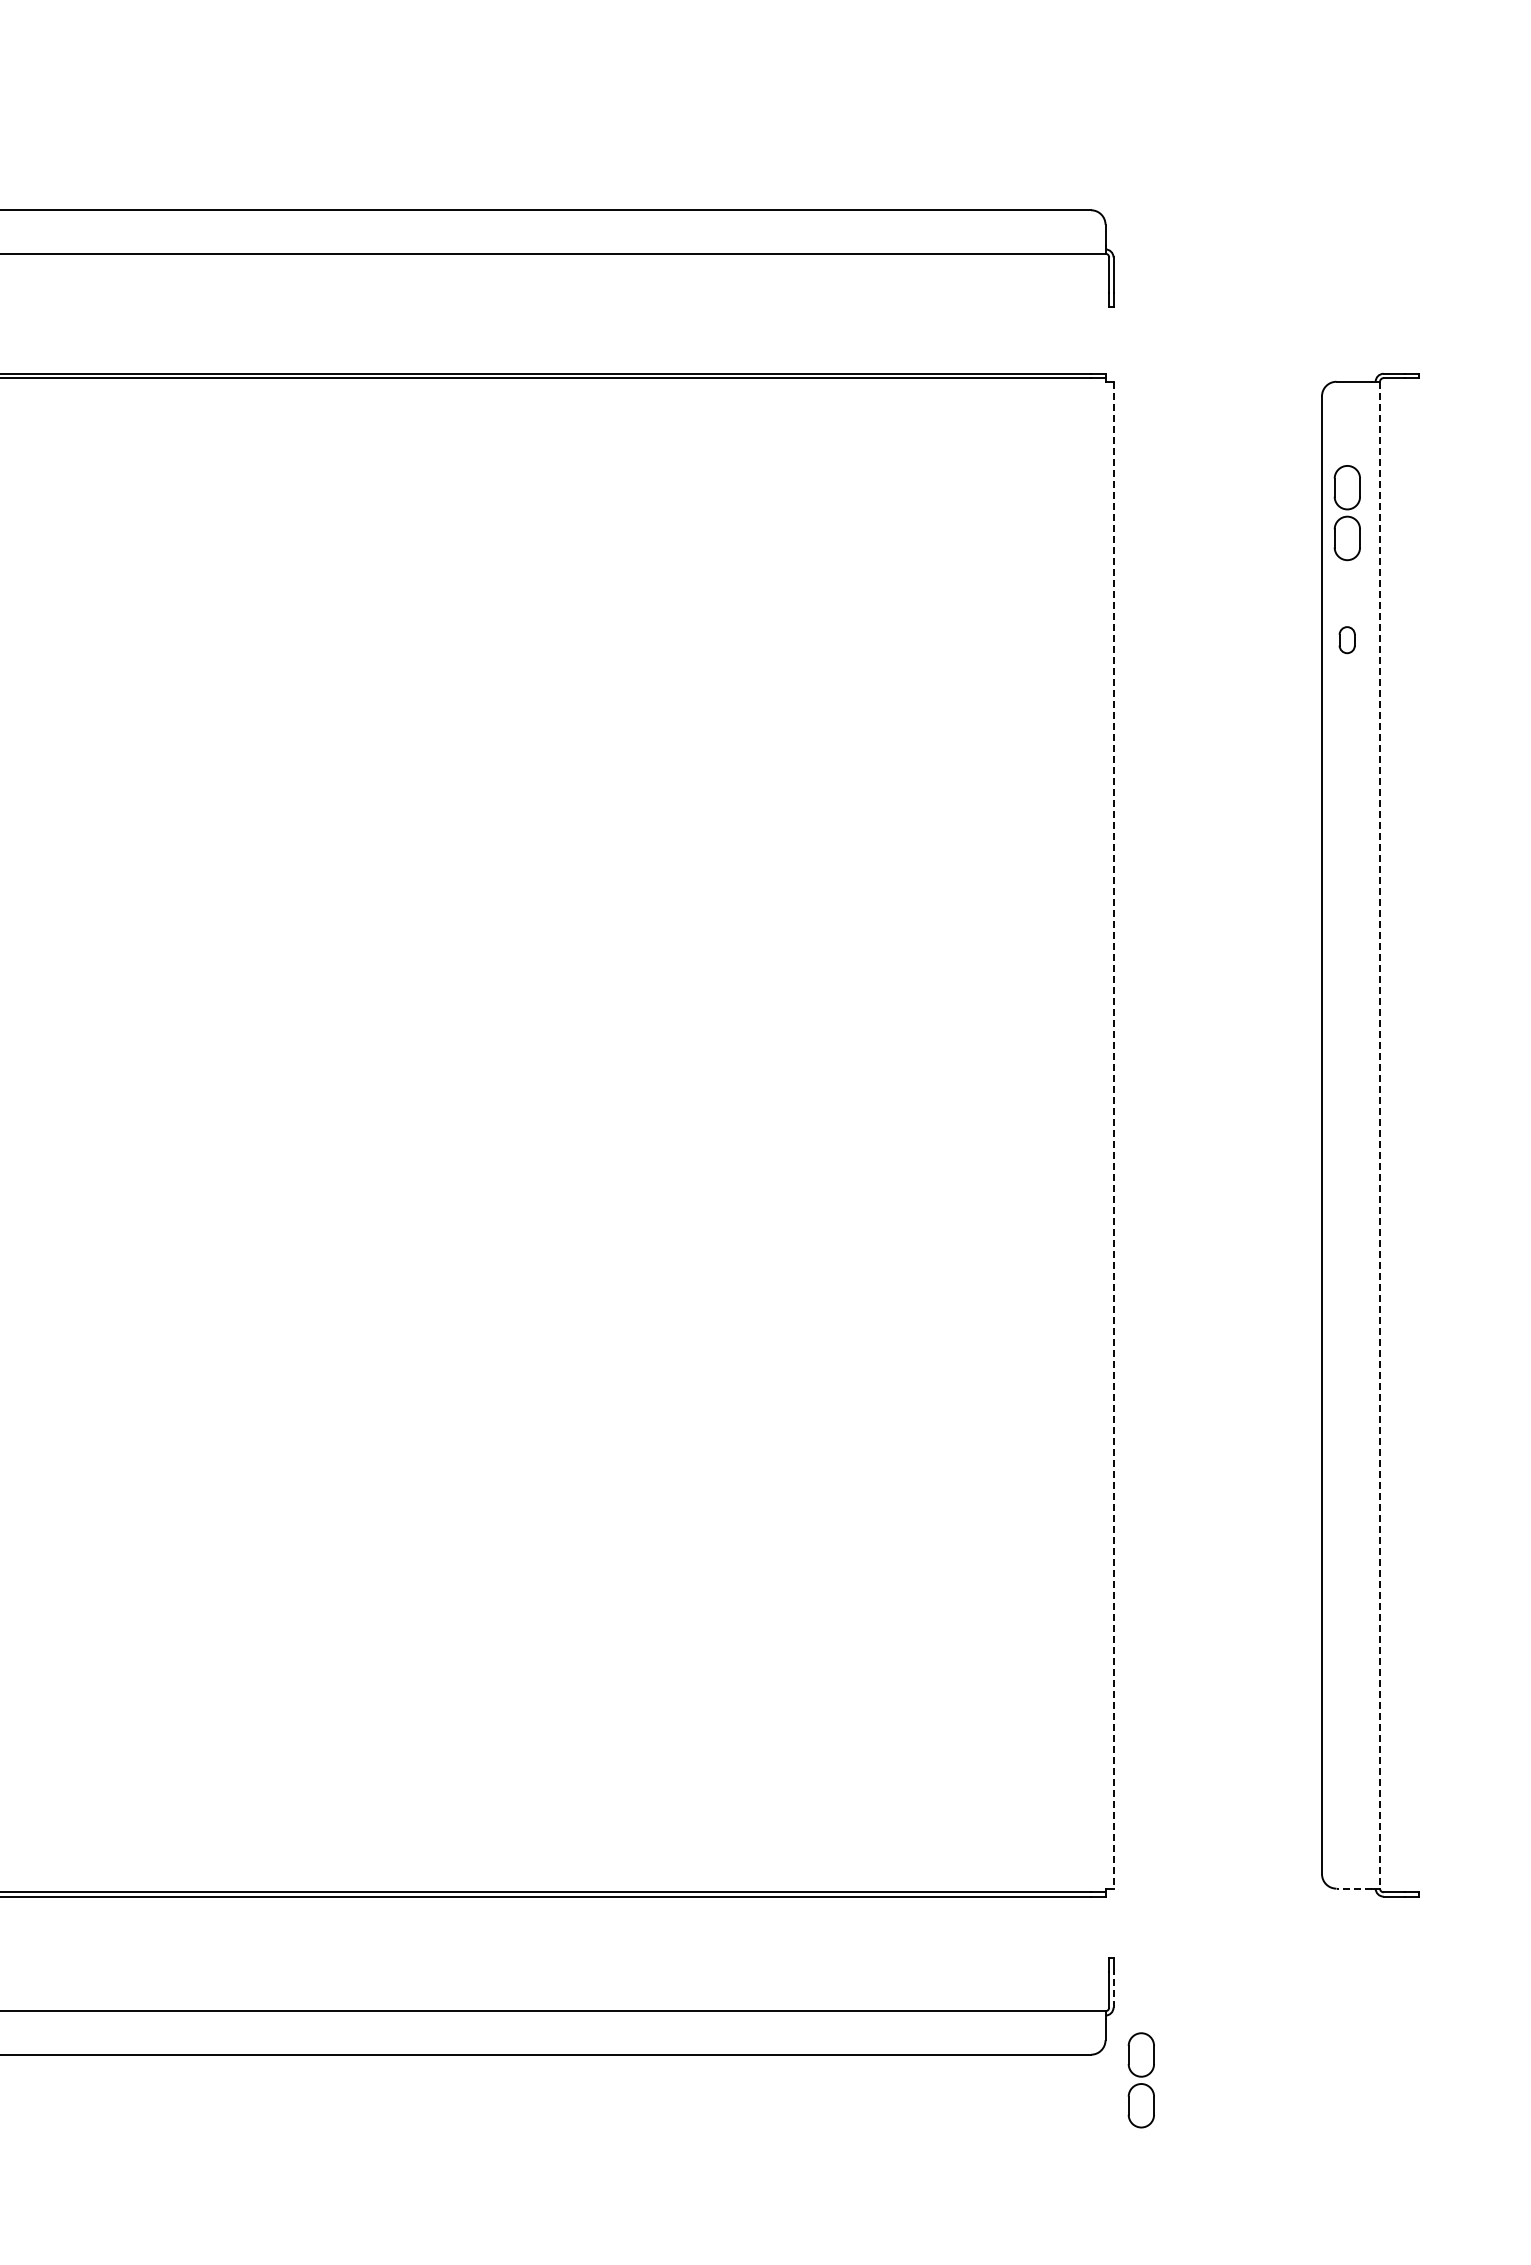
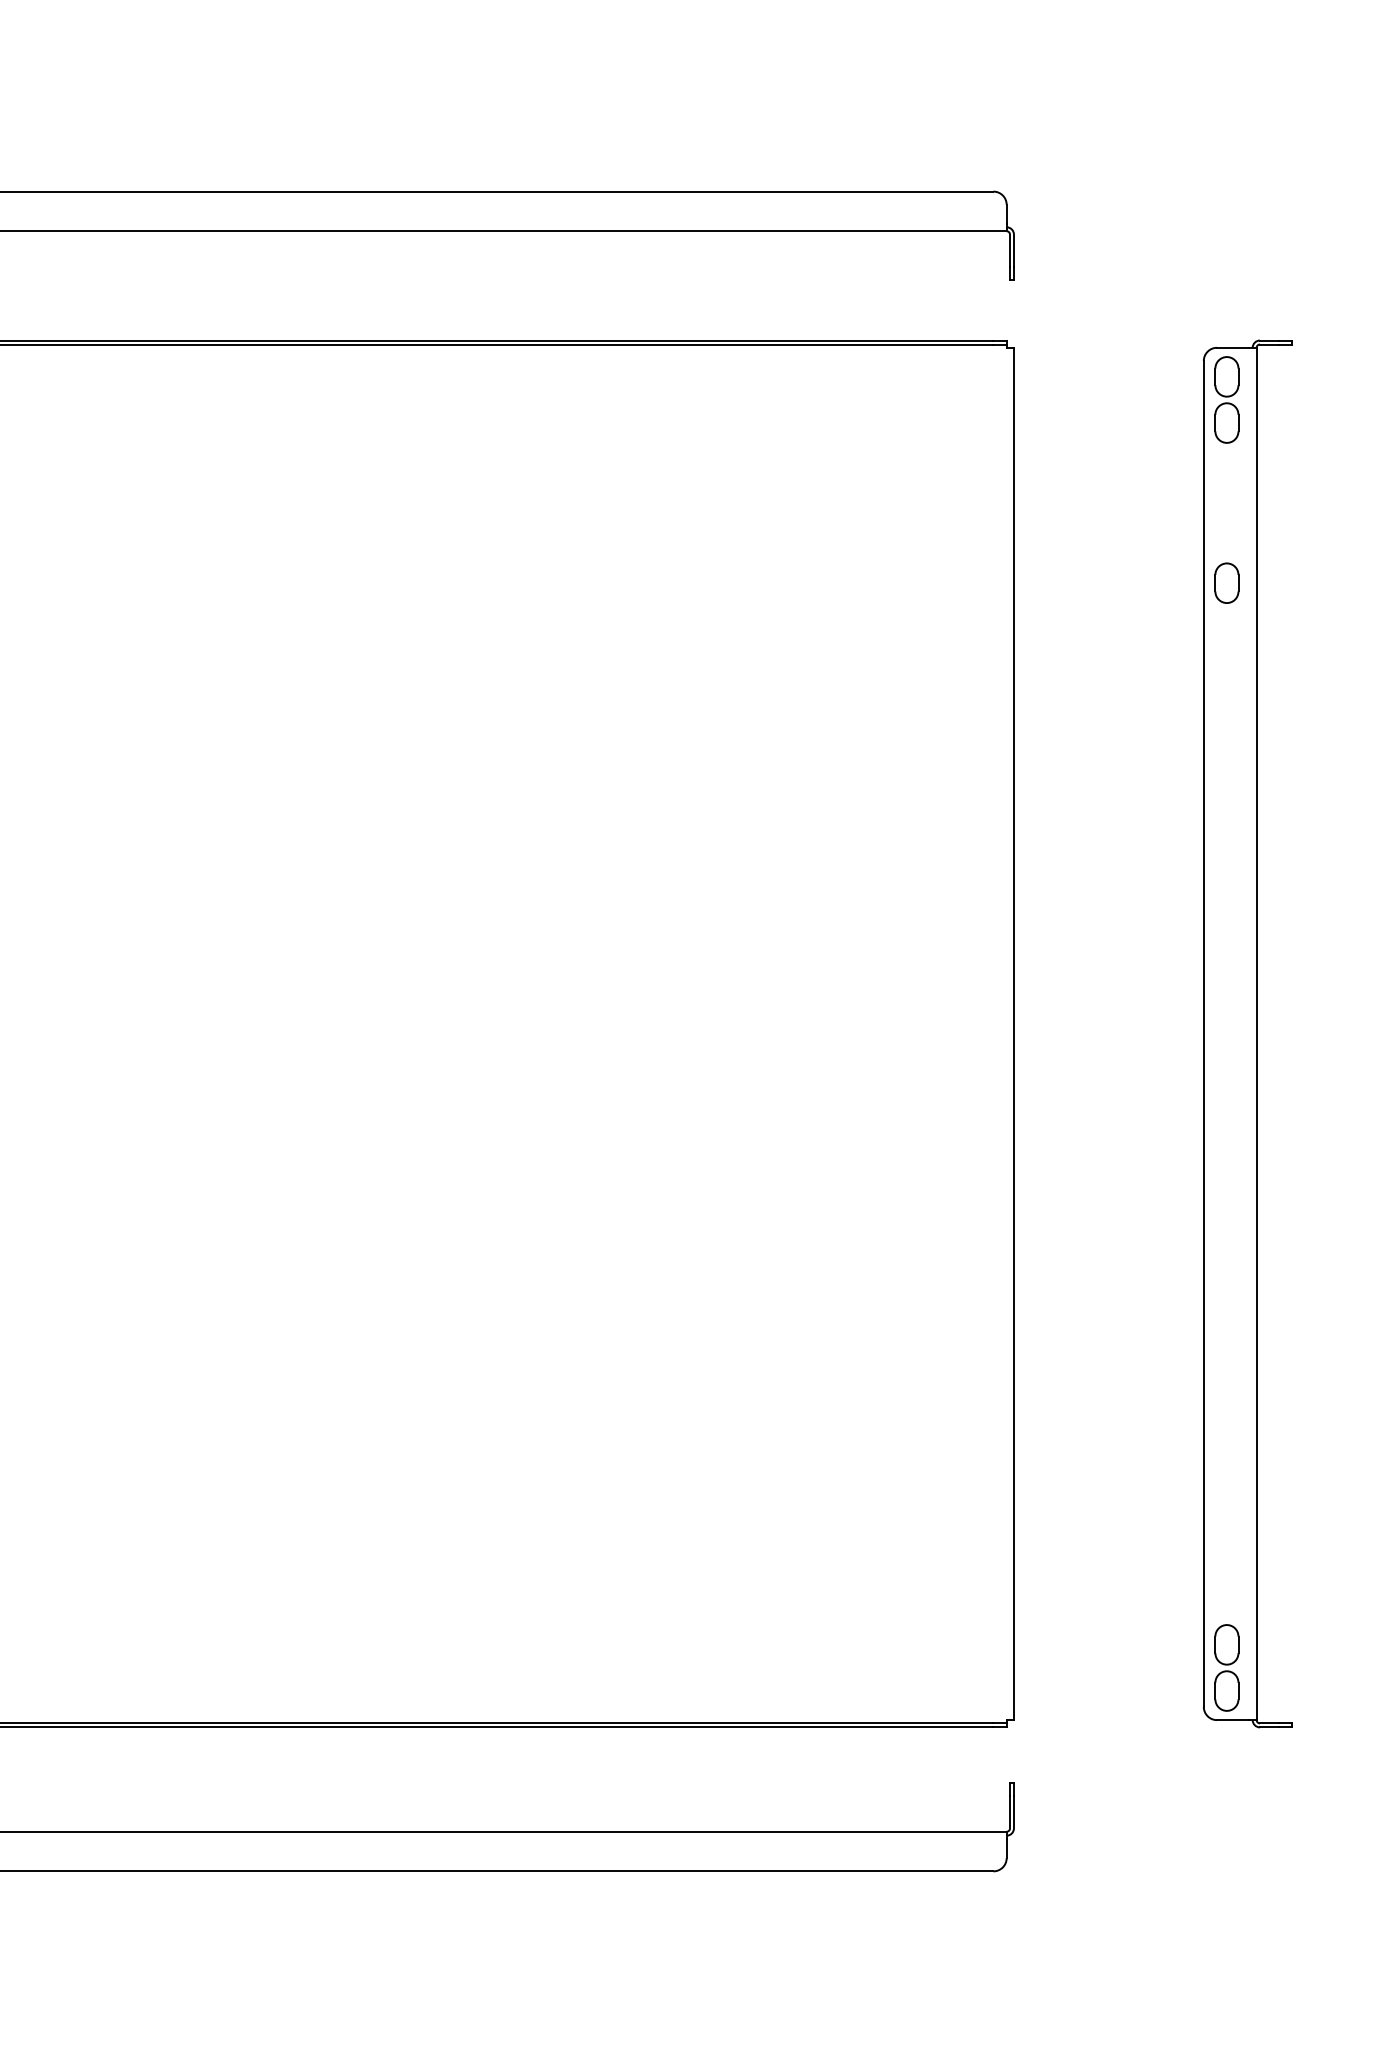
part: (1346, 513) -> (1226, 400), moved
part: (1346, 639) -> (1226, 582), size x1.67
line: (1113, 1135) -> (1013, 1034), dashed -> solid
line: (1380, 1135) -> (1257, 1034), dashed -> solid
line: (1354, 1888) -> (1233, 1719), dashed -> solid
line: (1113, 1989) -> (1013, 1811), dashed -> solid
part: (1140, 2080) -> (1226, 1668), moved

